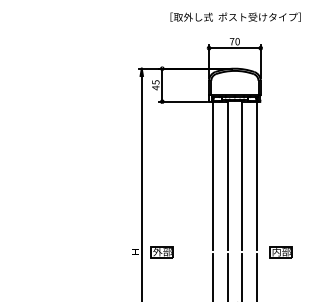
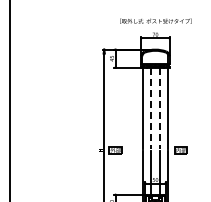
line: (227, 175) -> (151, 108), solid -> dashed
line: (242, 175) -> (159, 108), solid -> dashed

